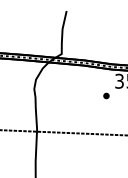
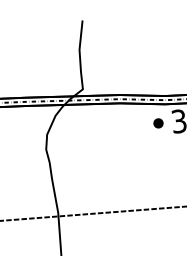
part: (106, 95) -> (158, 122), moved

